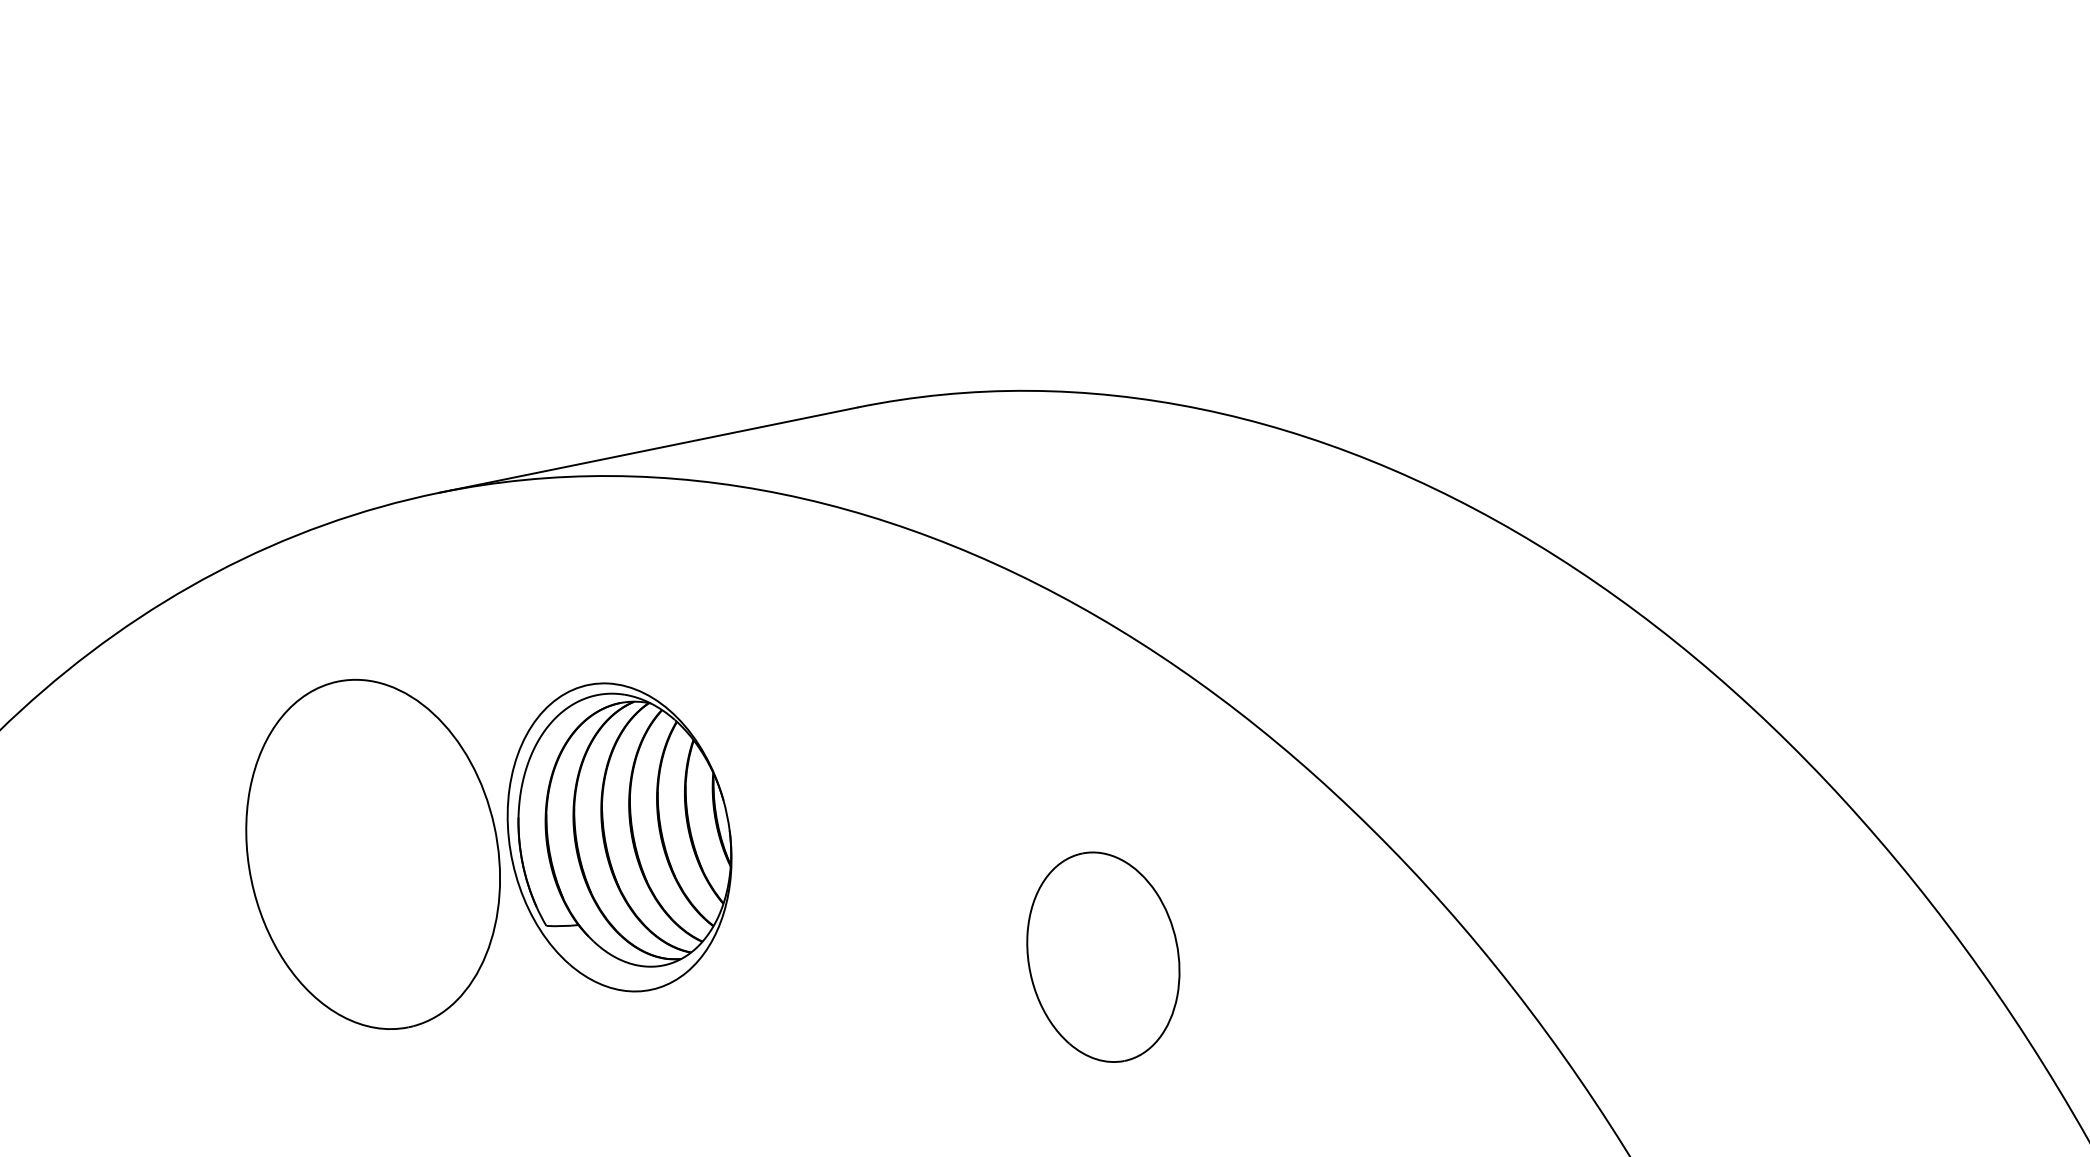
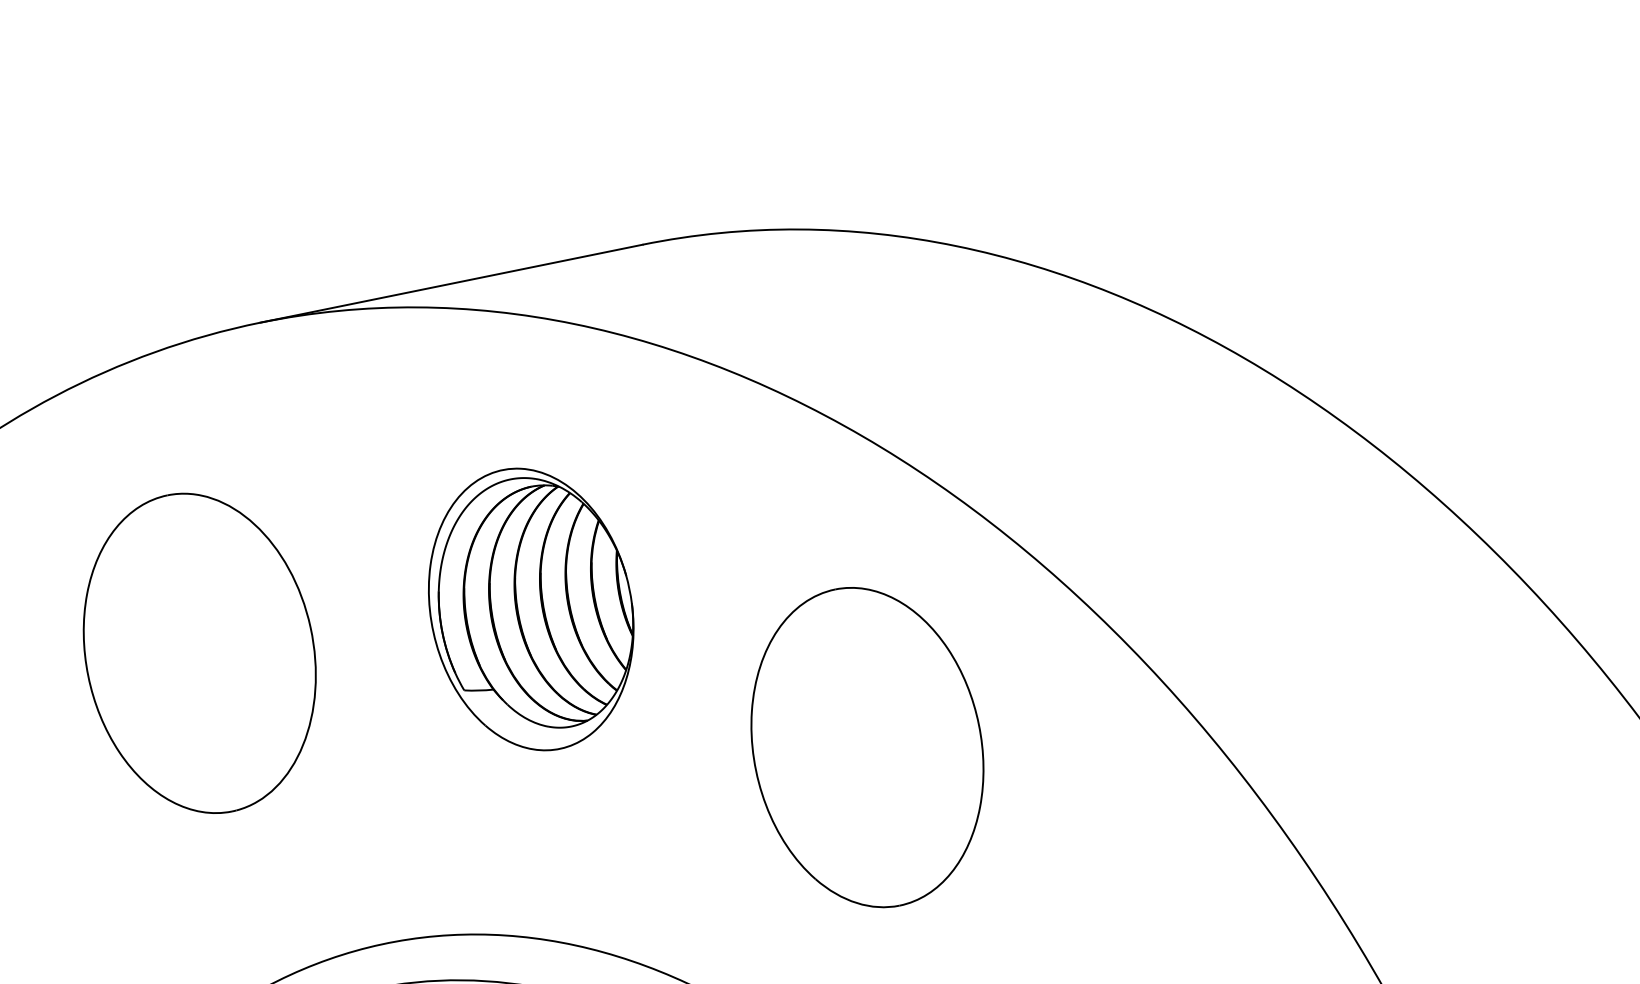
part: (619, 837) -> (531, 609), moved
part: (1103, 956) -> (867, 746), size x1.67

